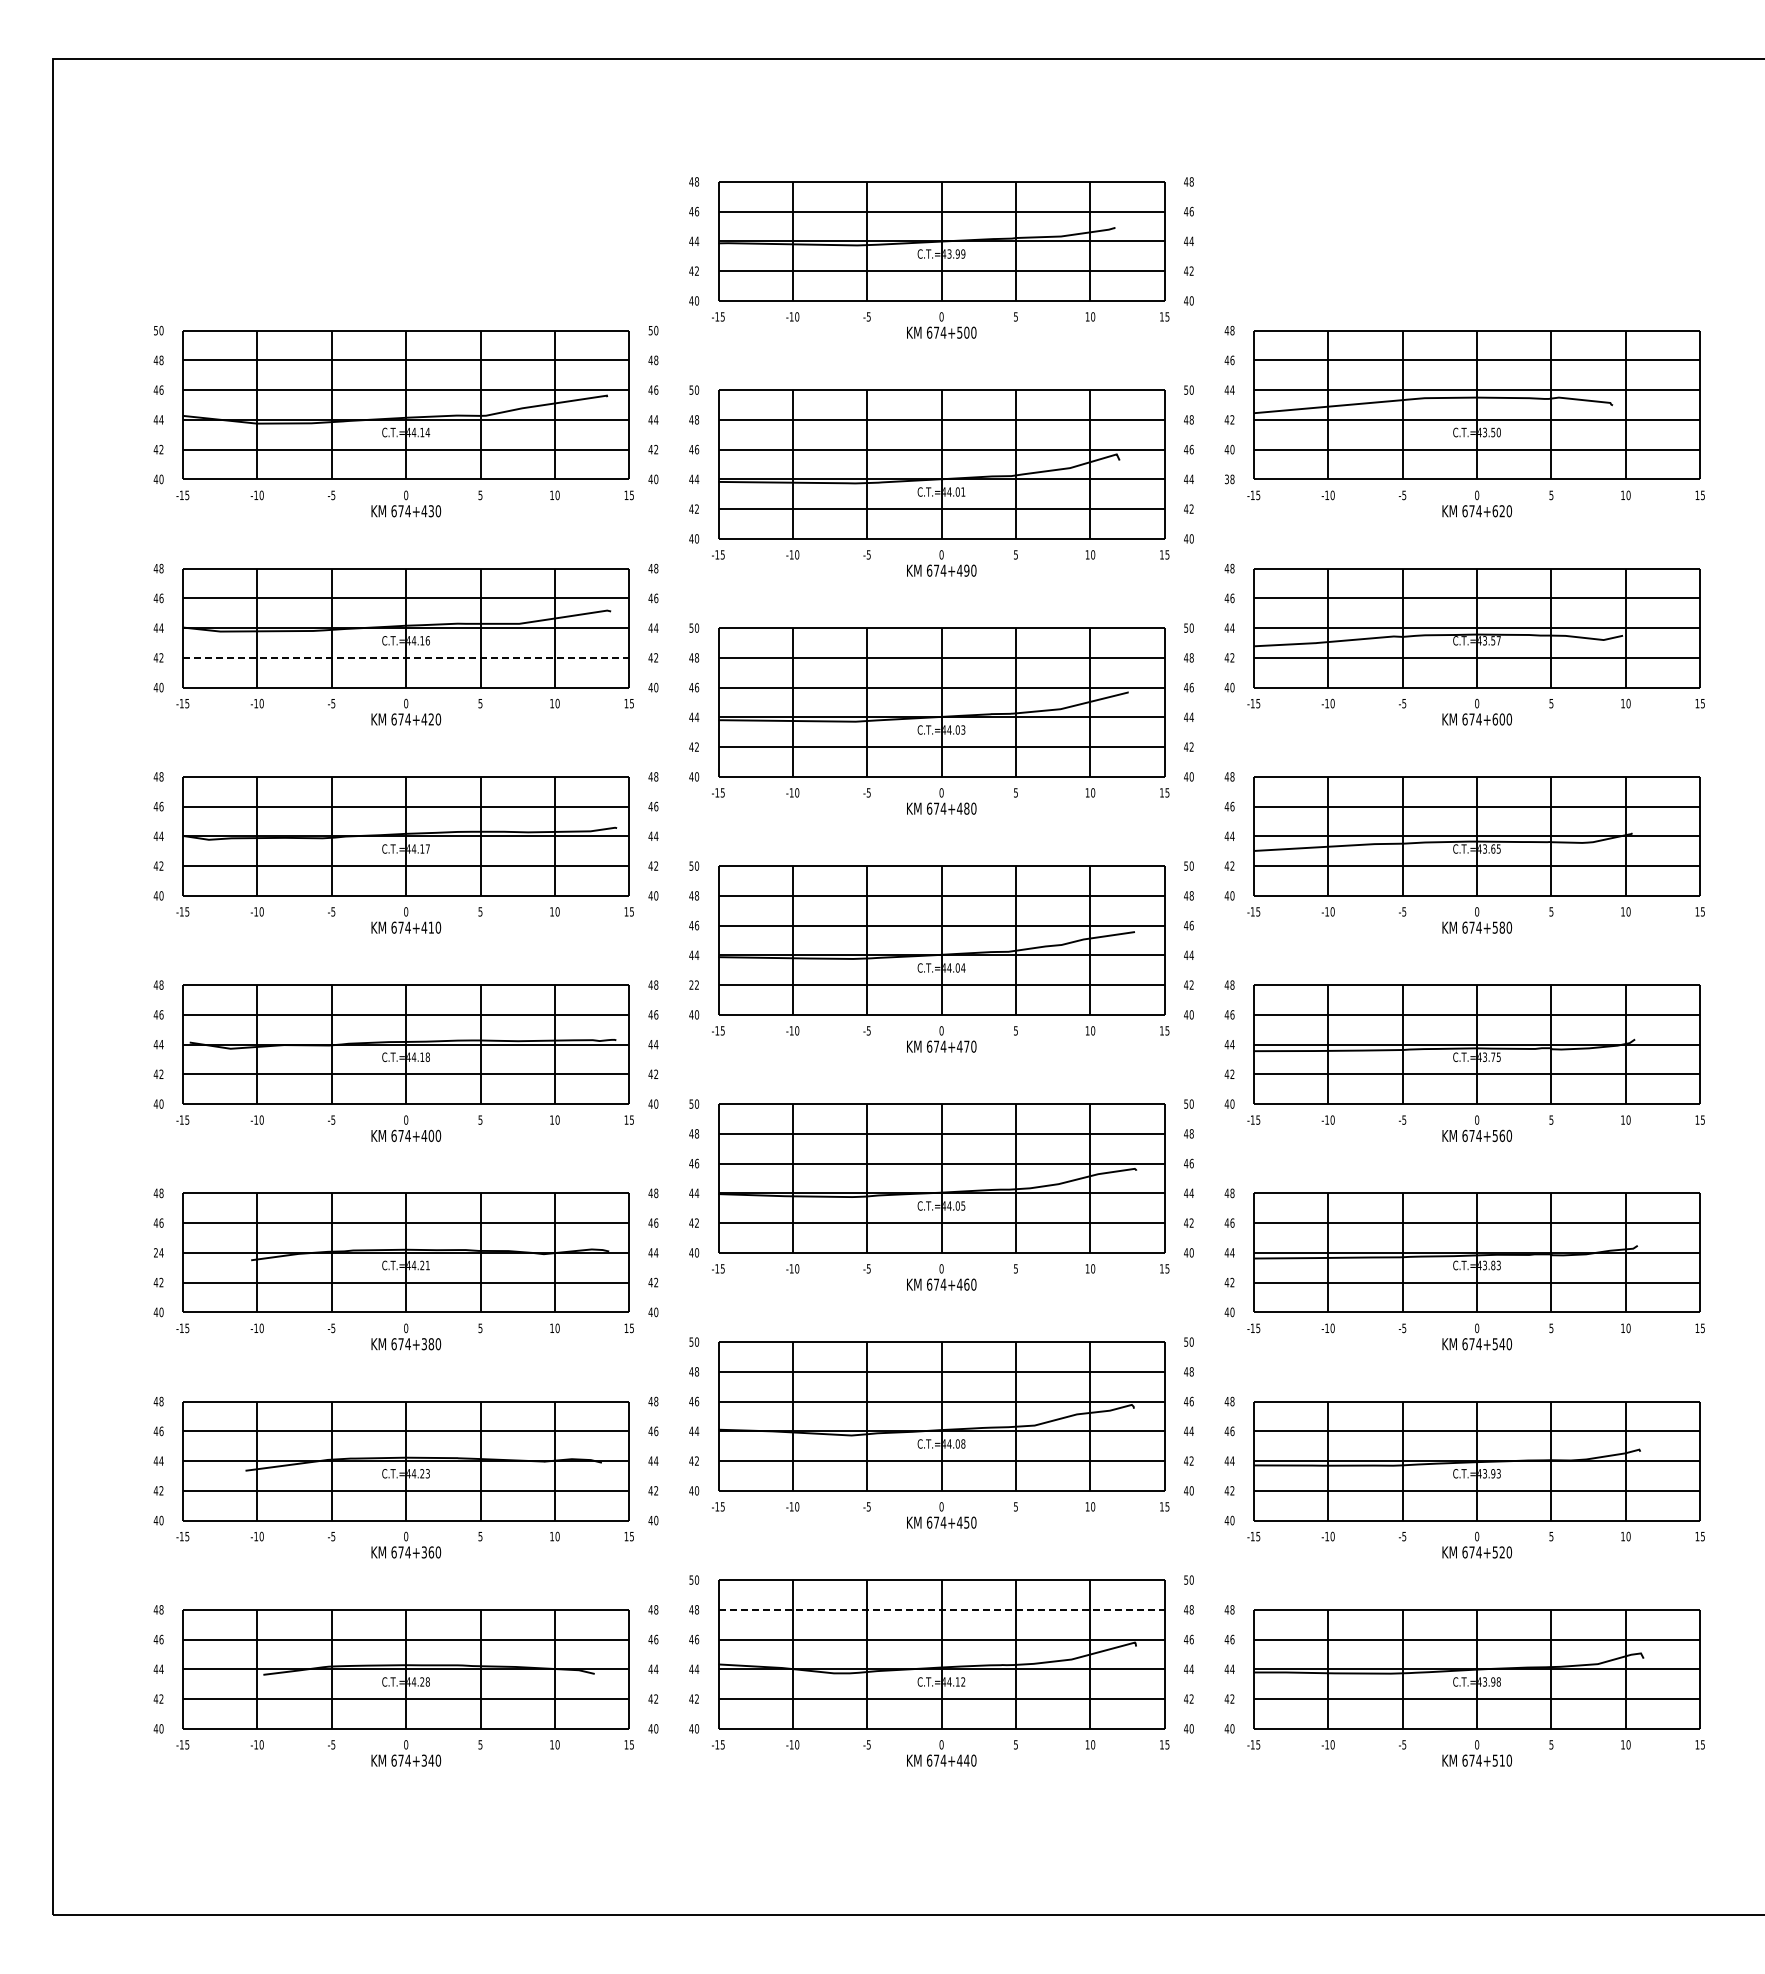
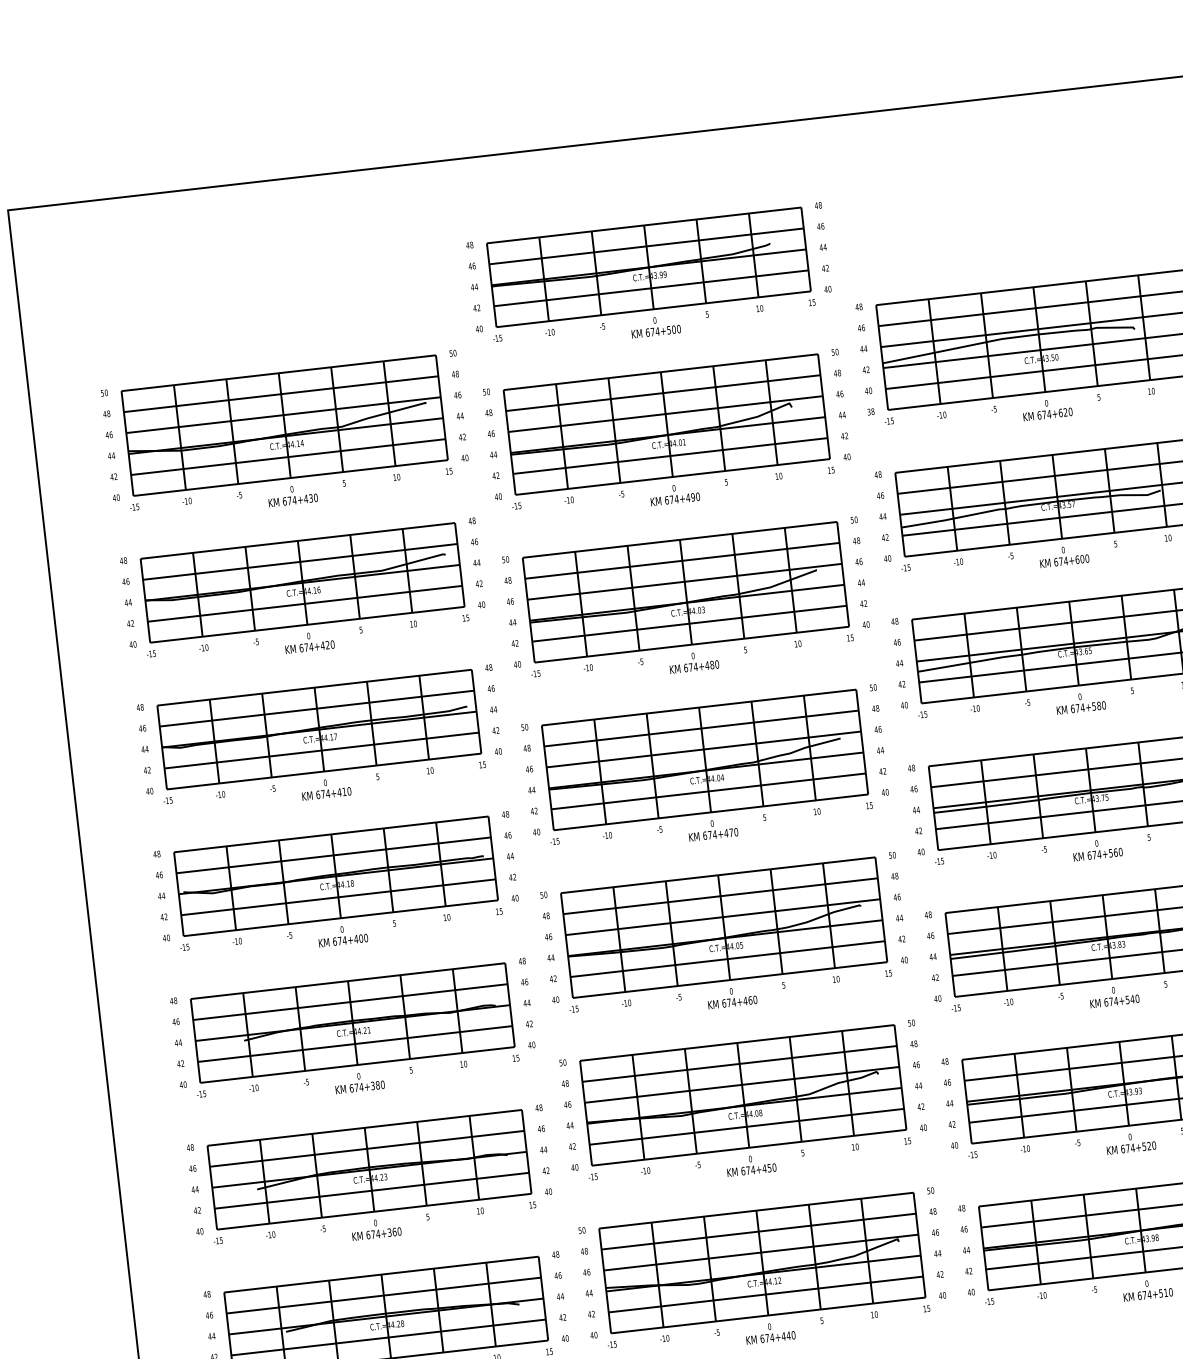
line: (406, 657) -> (305, 603), dashed -> solid
text: (691, 984) -> (532, 811), 22 -> 42
text: (155, 1252) -> (176, 1042), 24 -> 44
line: (942, 1609) -> (759, 1231), dashed -> solid

